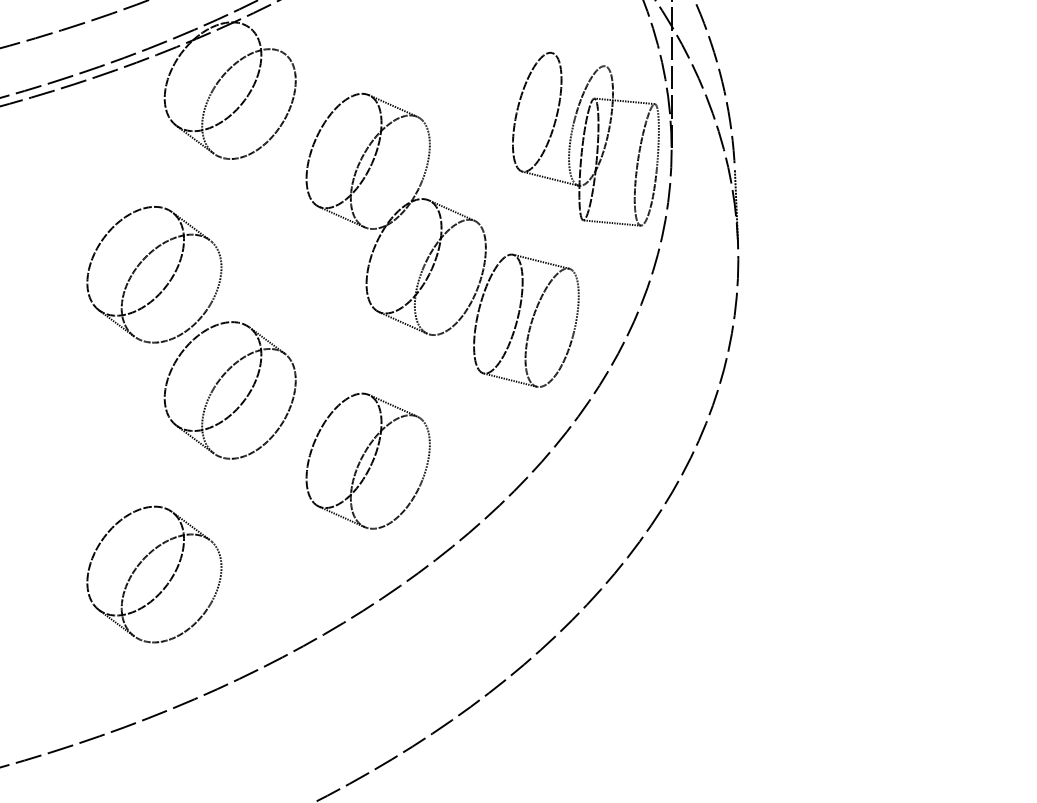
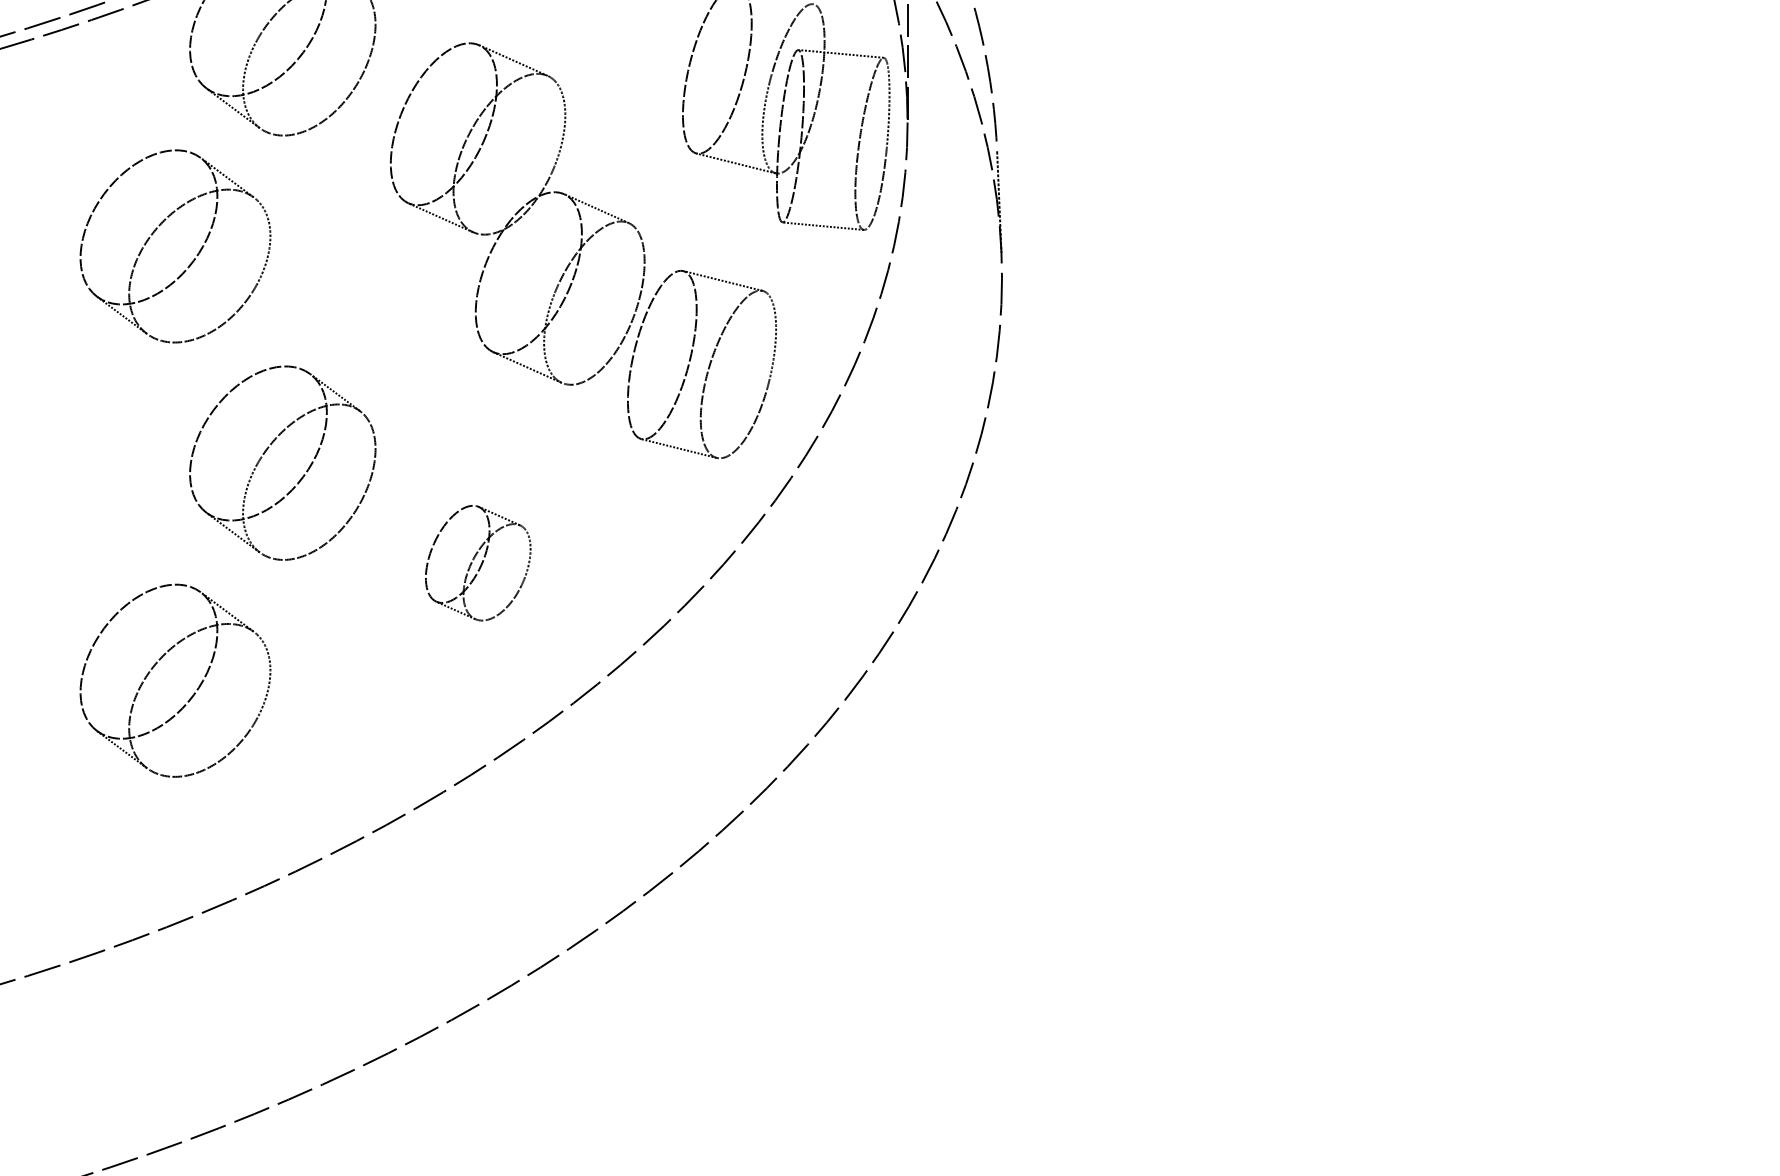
part: (166, 284) -> (192, 260), moved
part: (368, 460) -> (478, 562), size x0.6
part: (167, 583) -> (193, 693), moved

